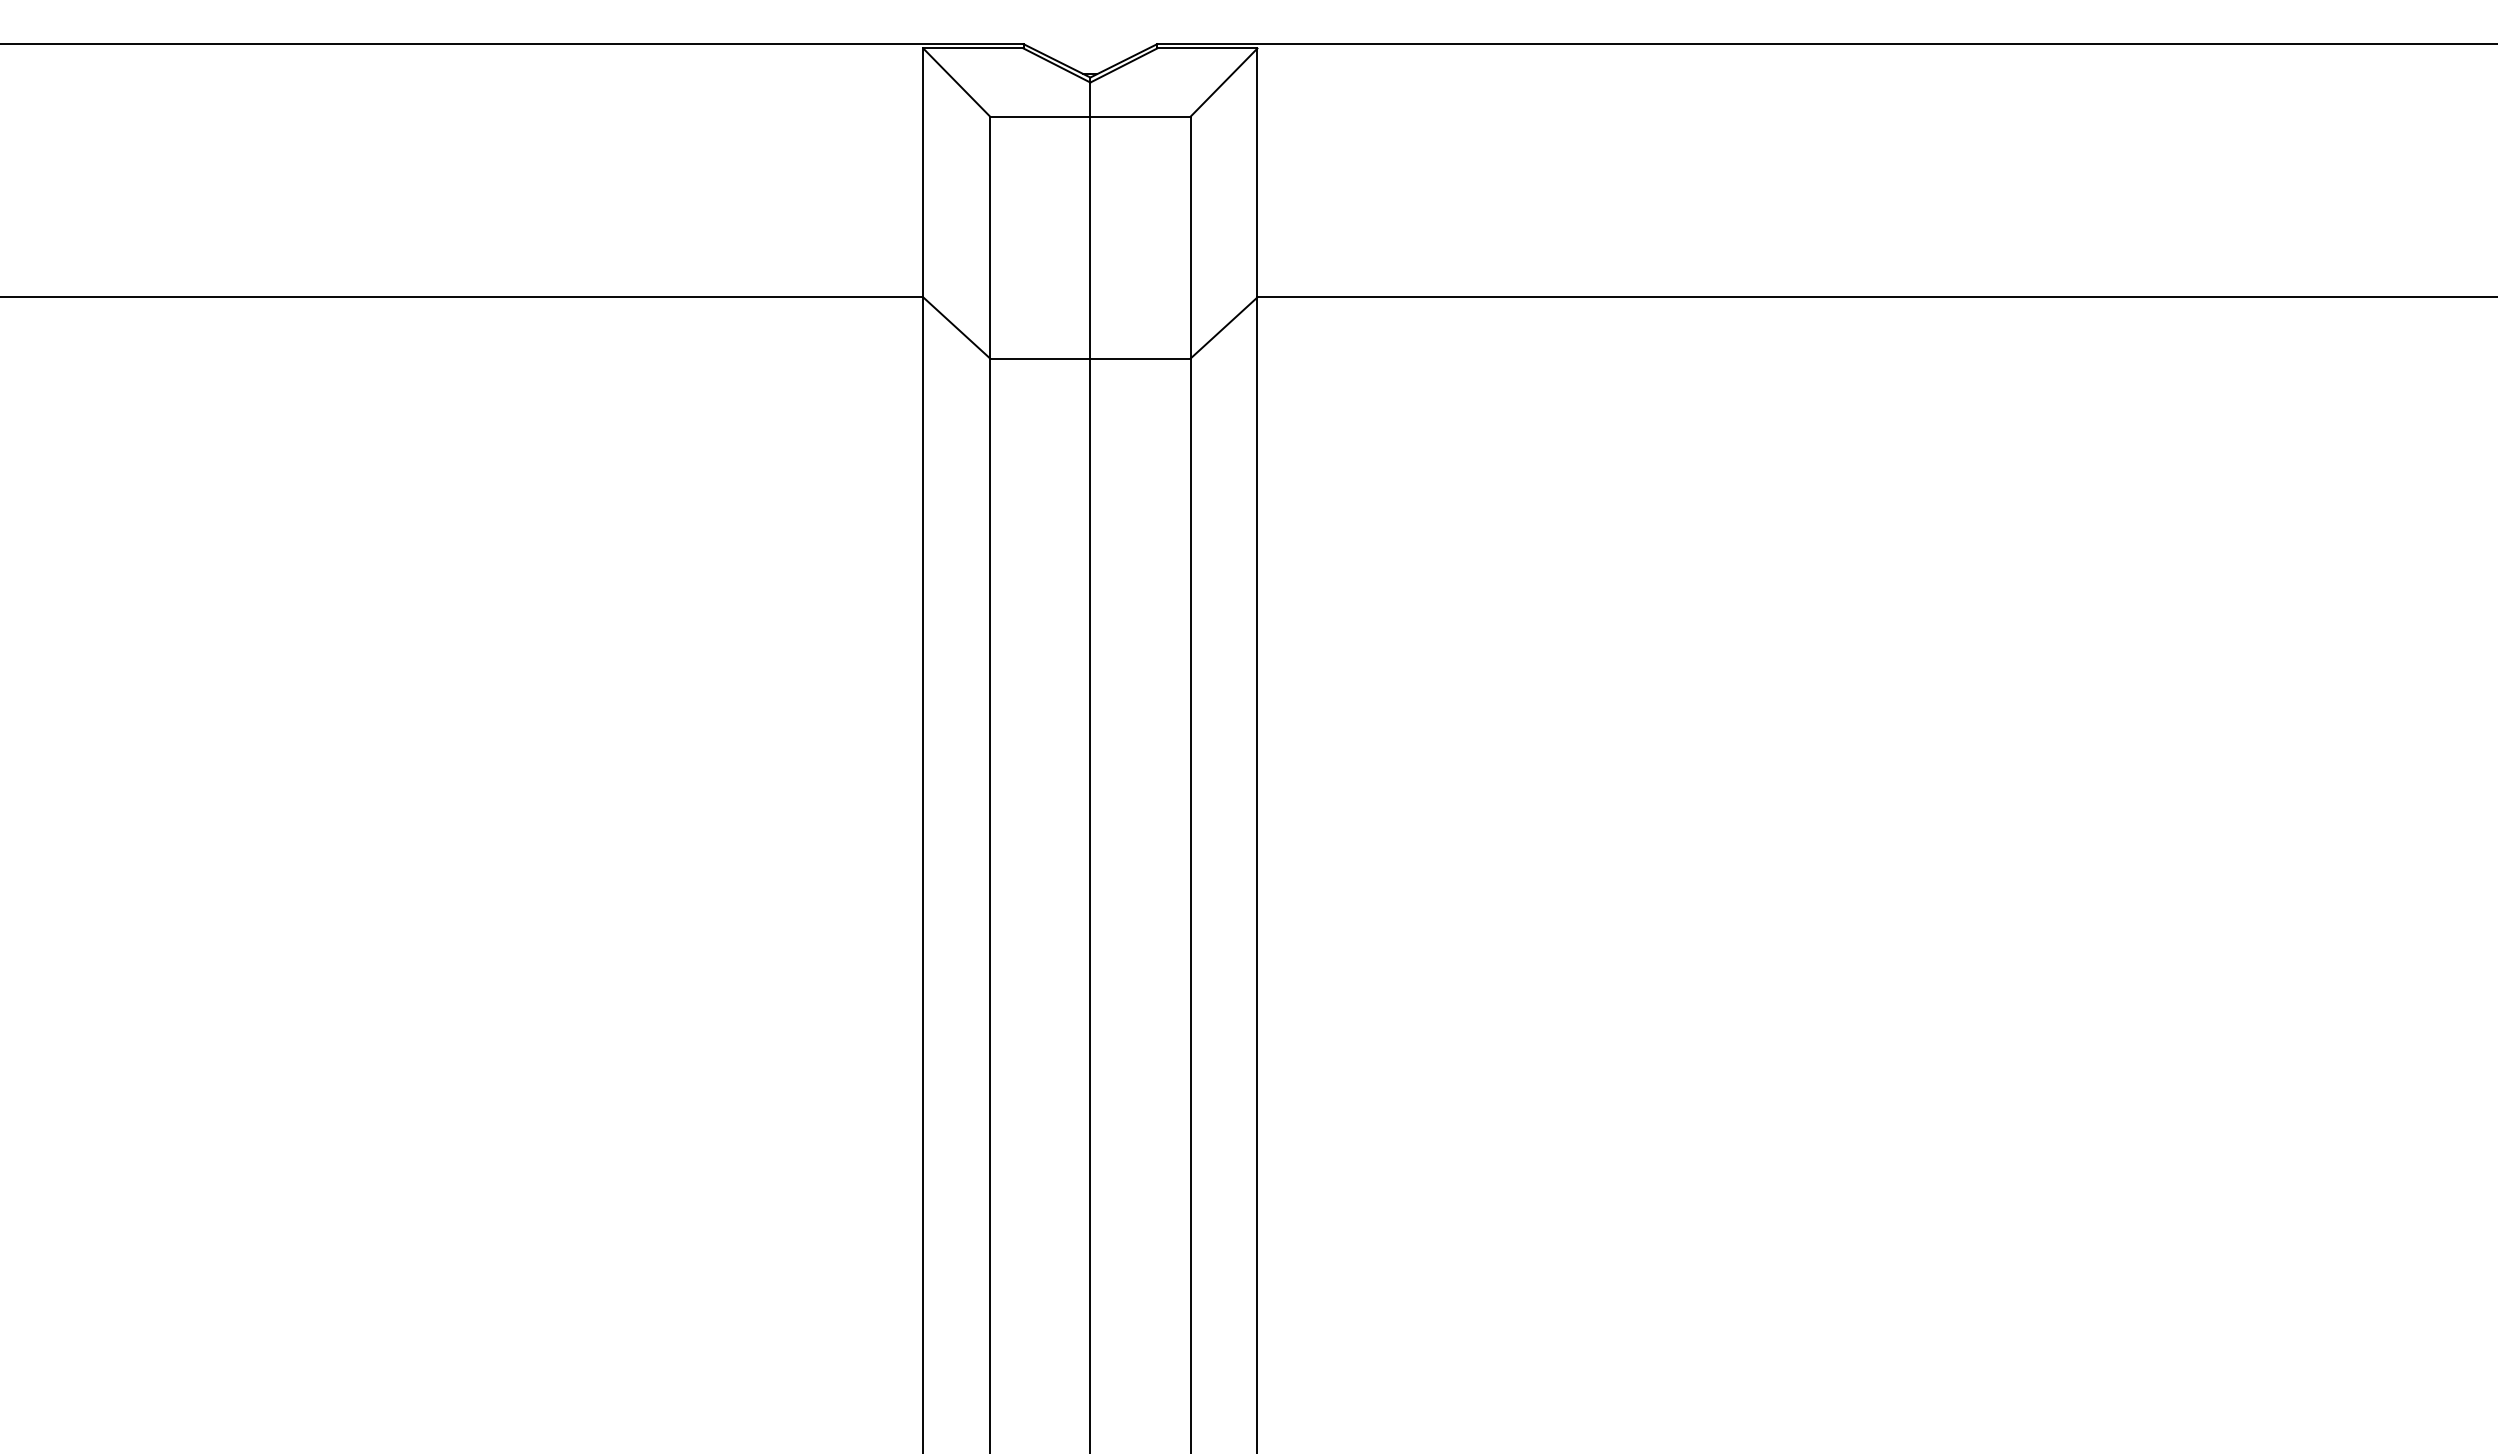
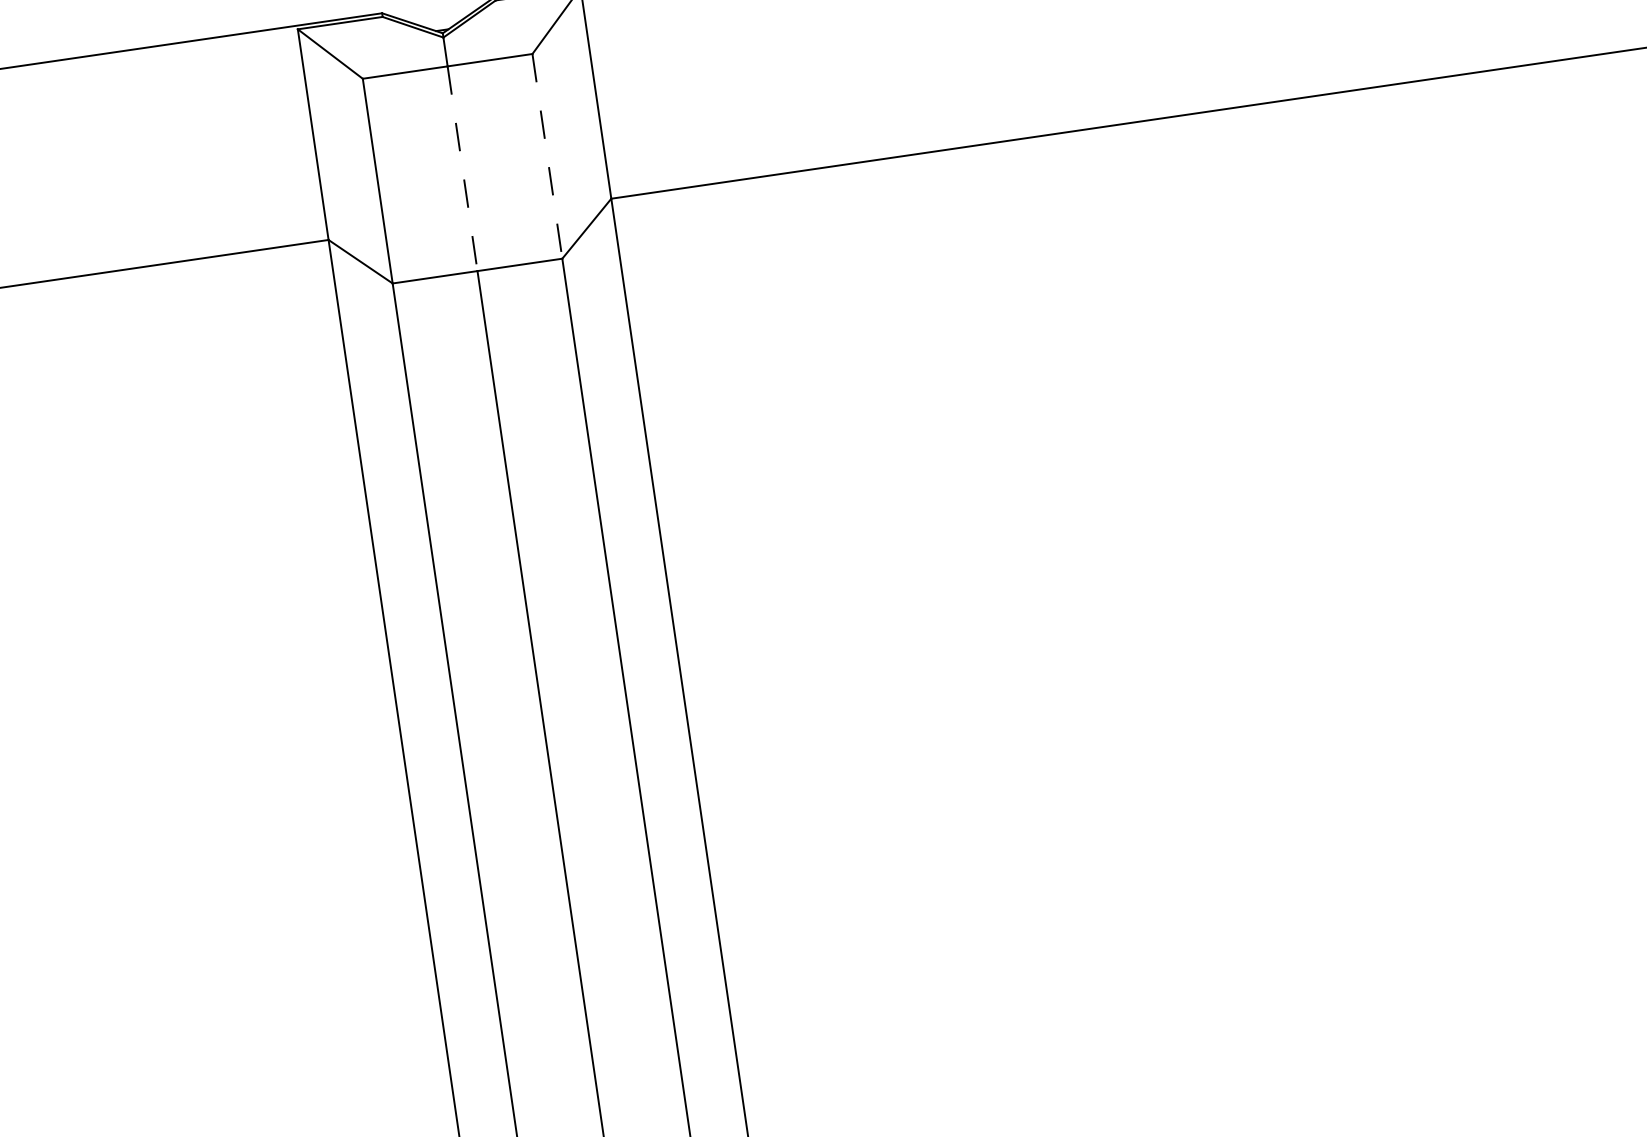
line: (1090, 237) -> (462, 168), solid -> dashed
line: (1190, 237) -> (547, 156), solid -> dashed

